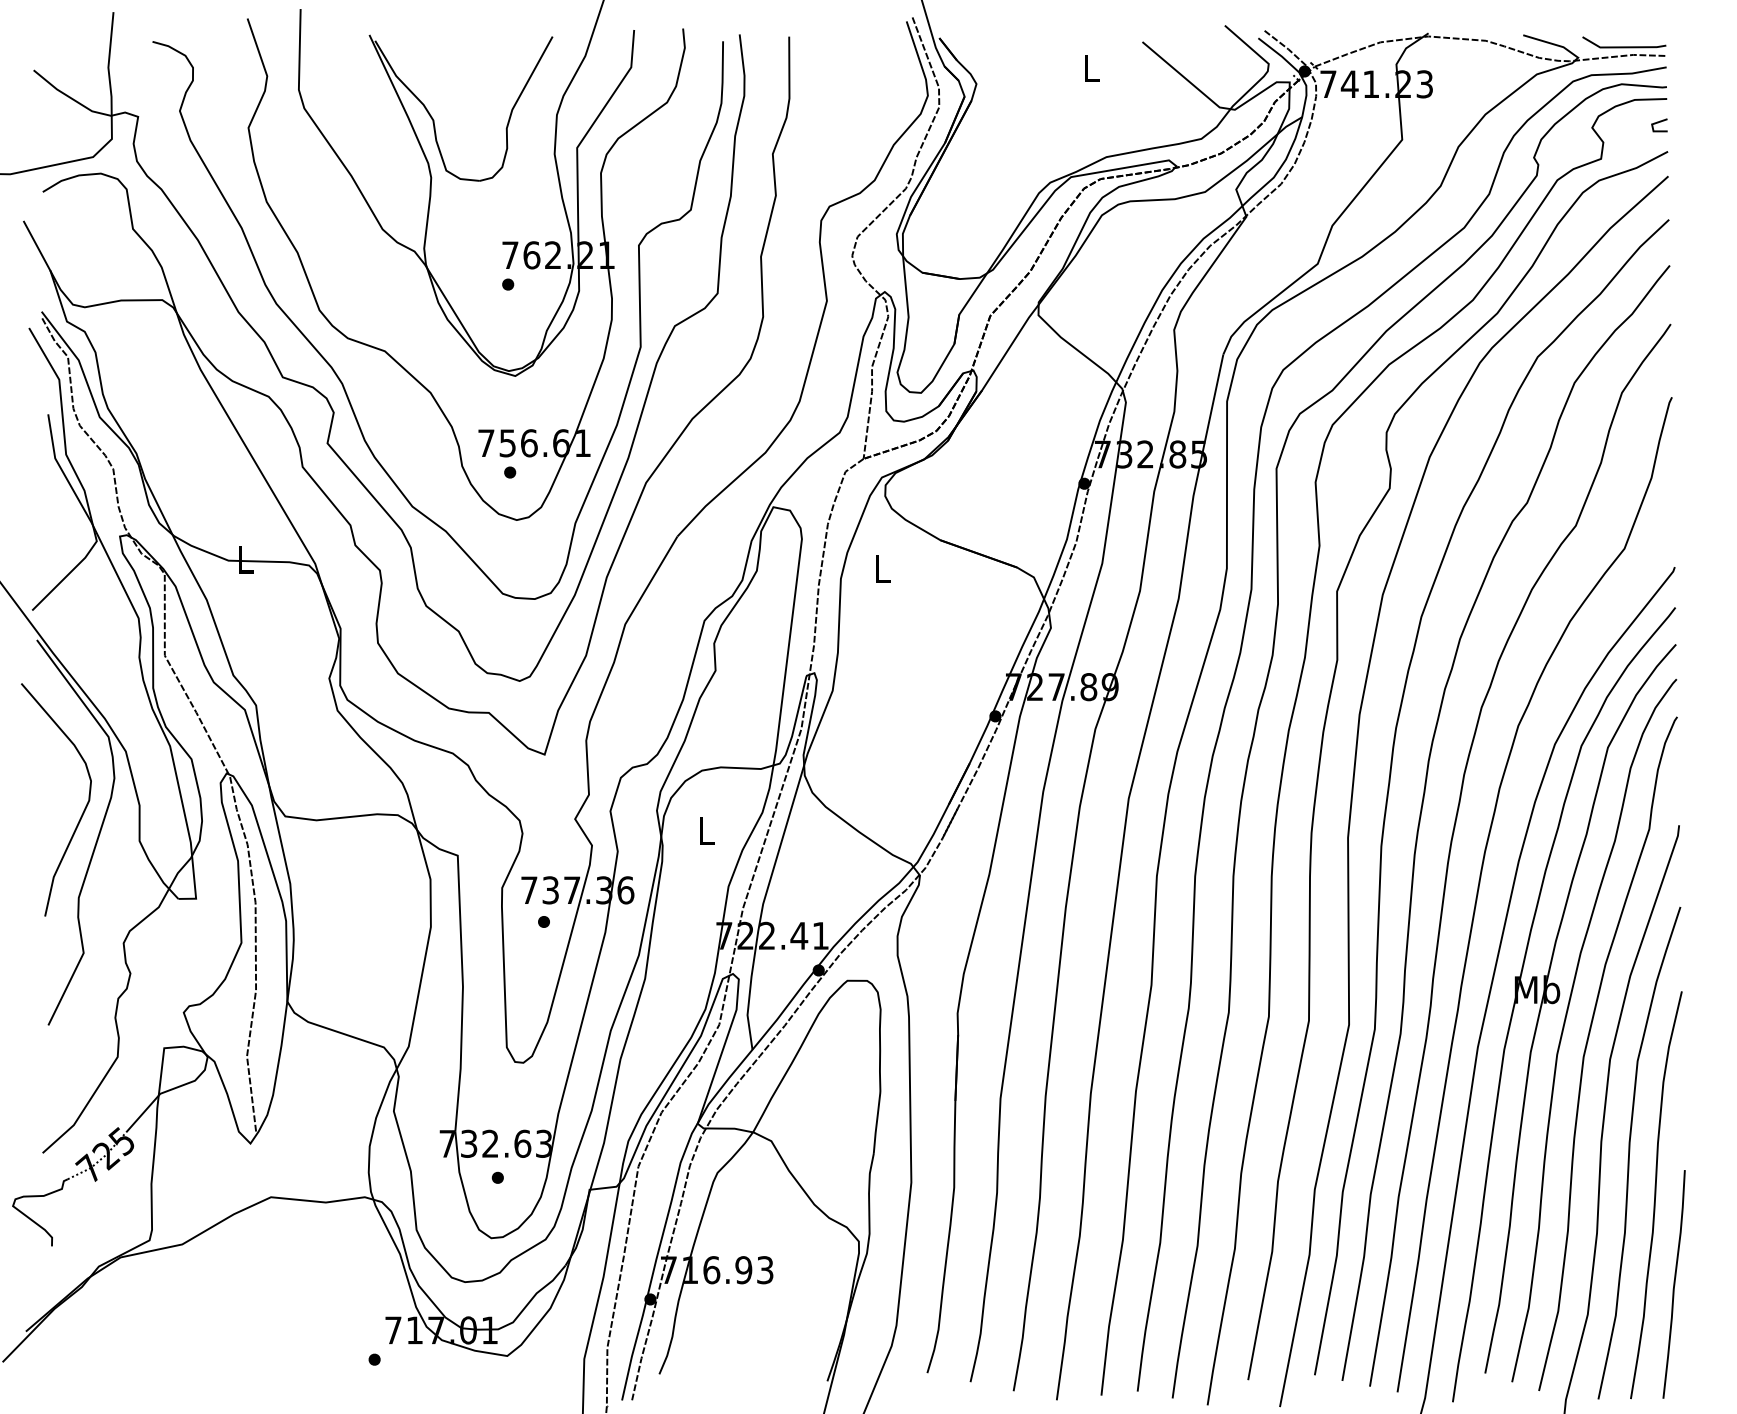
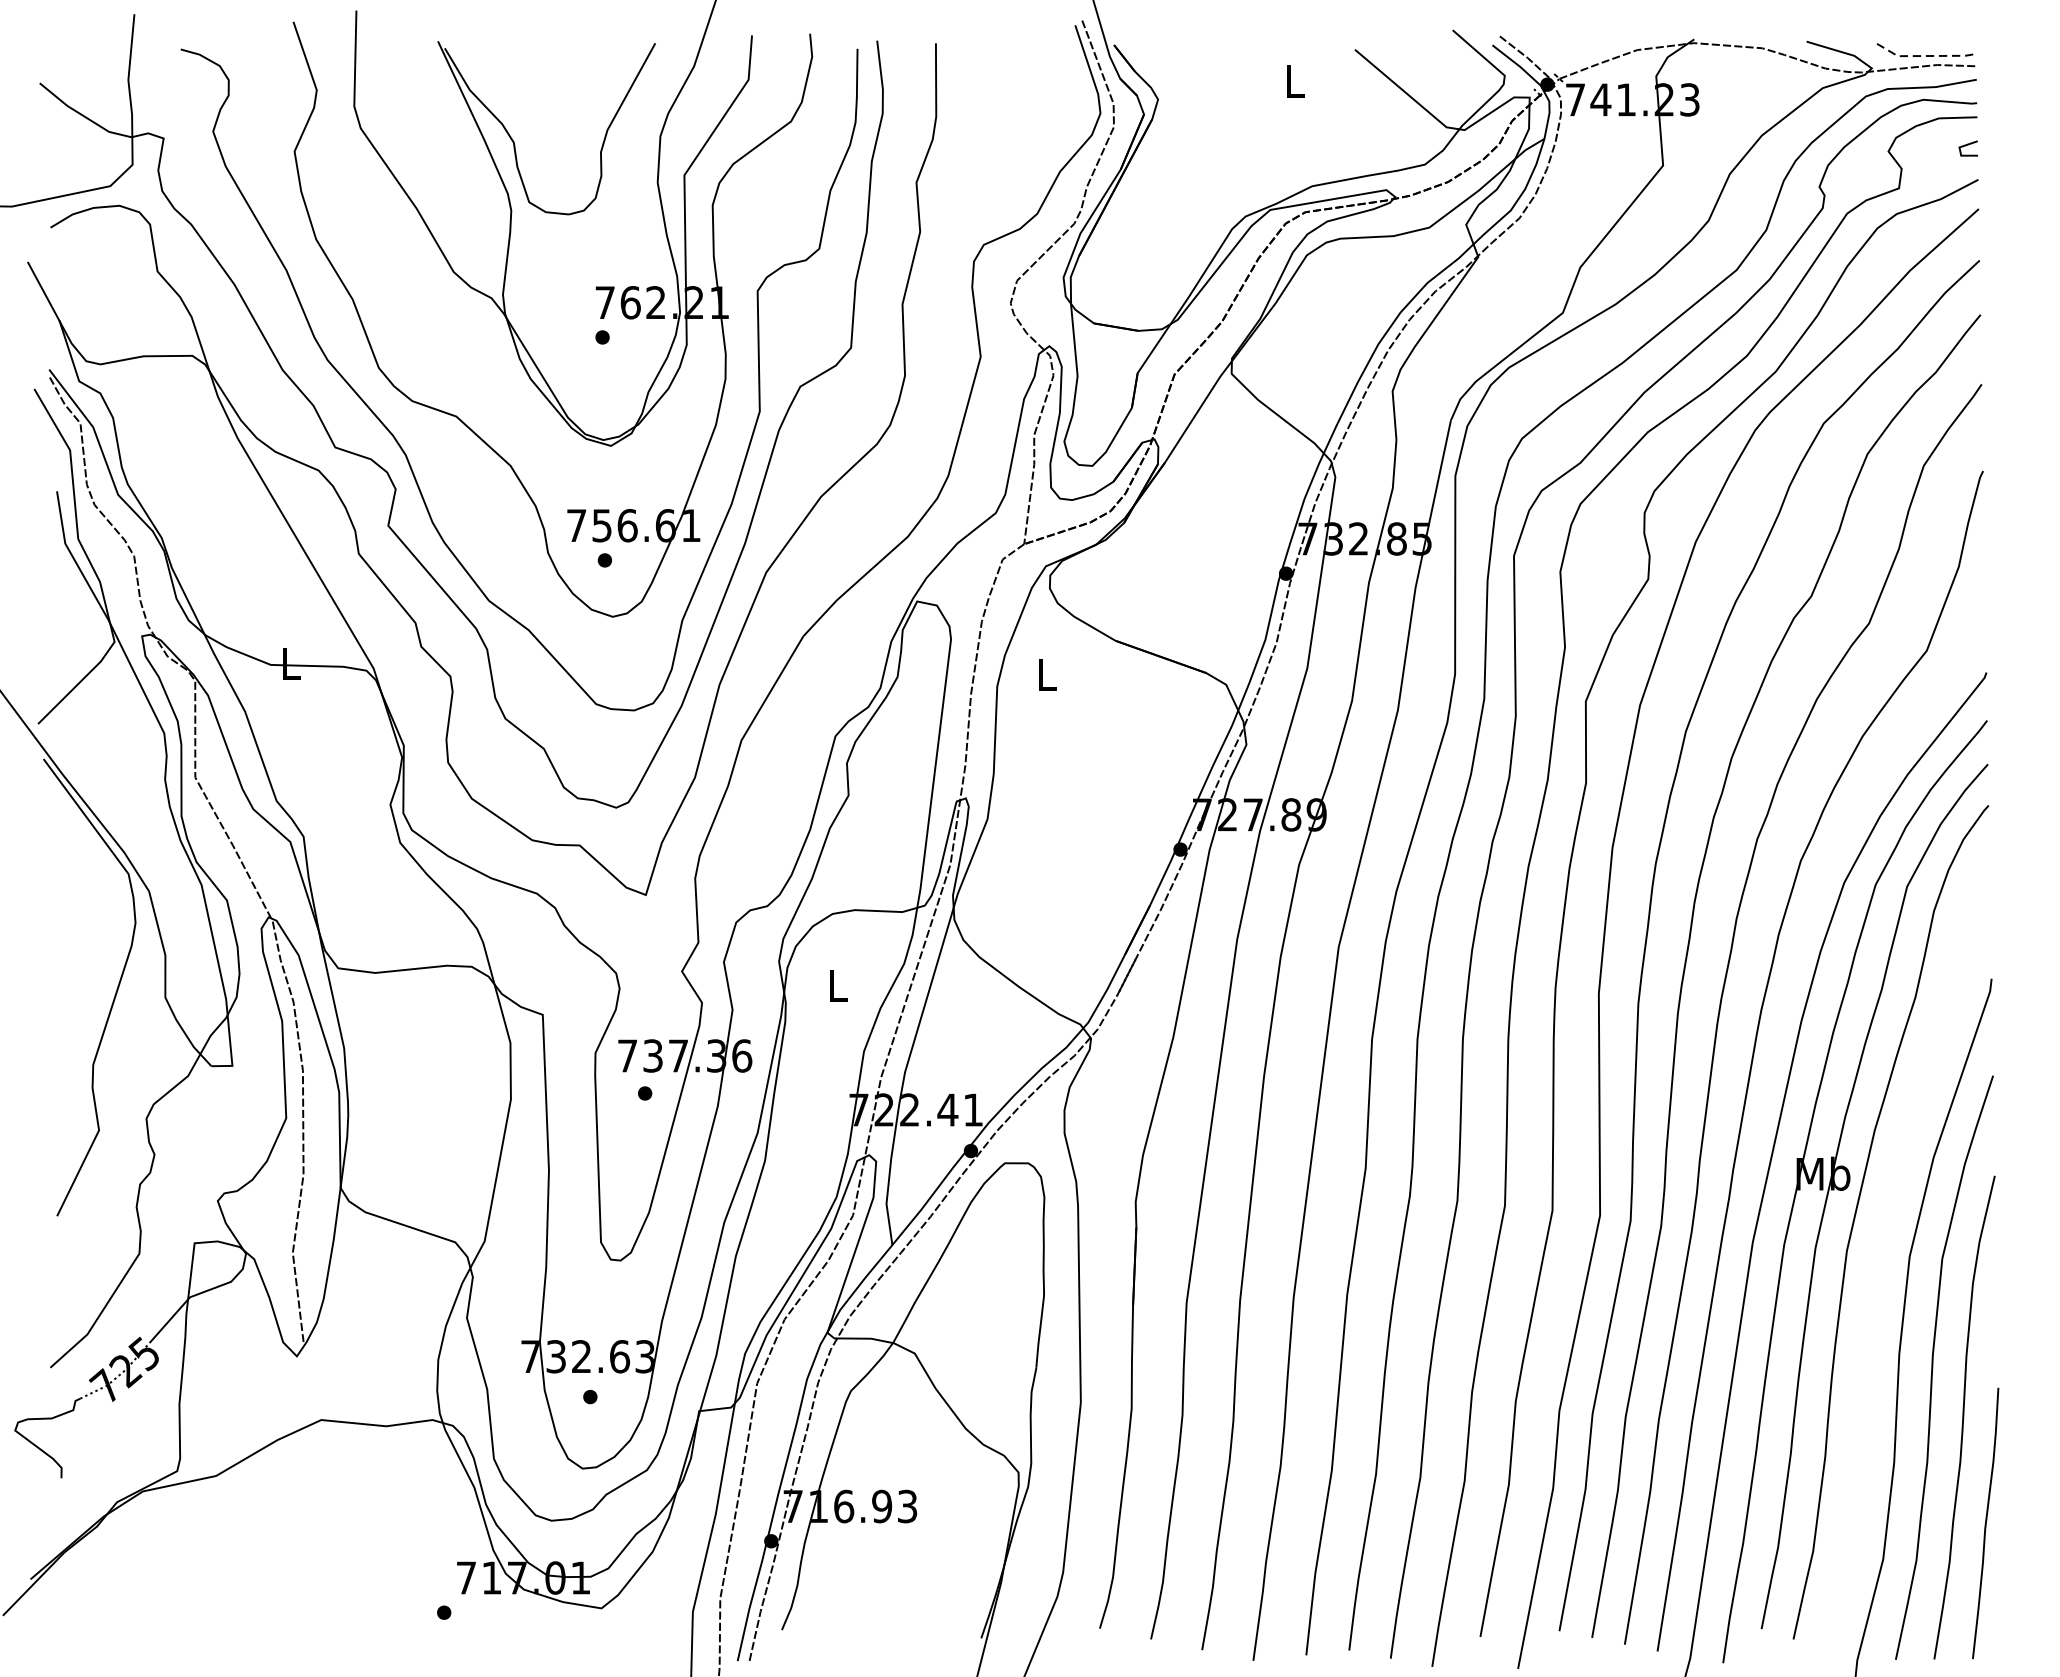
line: (1623, 47) -> (1925, 56), solid -> dashed
curve: (82, 812) -> (97, 963), removed
curve: (1587, 1046) -> (1882, 1241), removed

